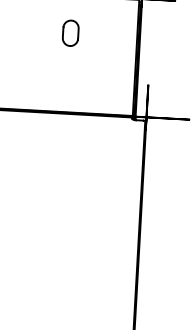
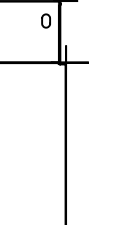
part: (69, 32) -> (45, 20), moved

